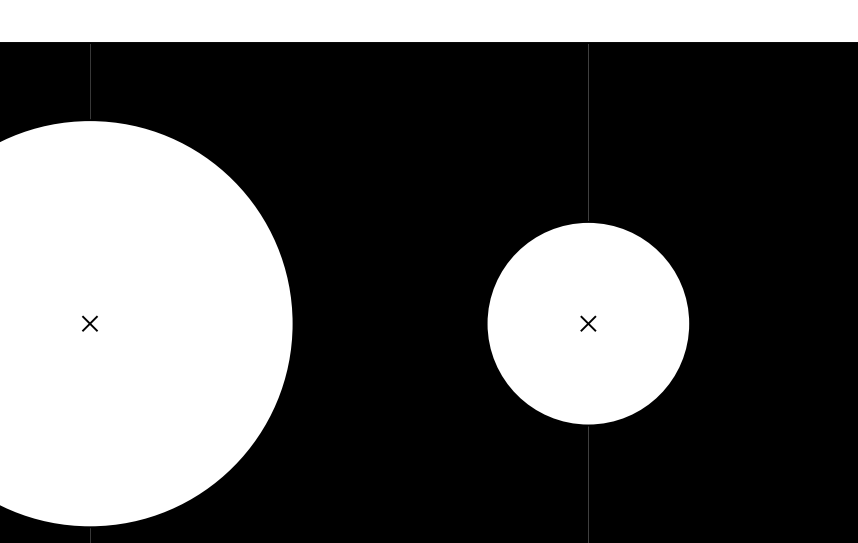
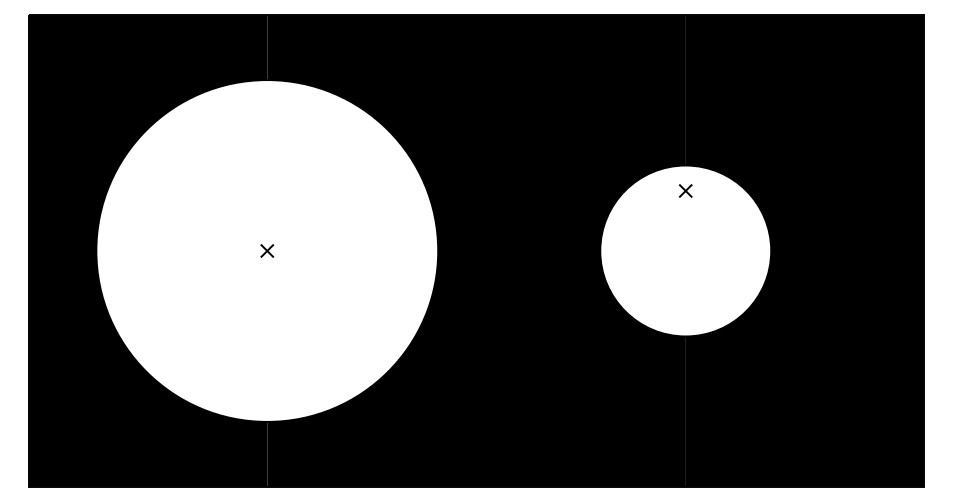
part: (588, 323) -> (685, 190), moved

